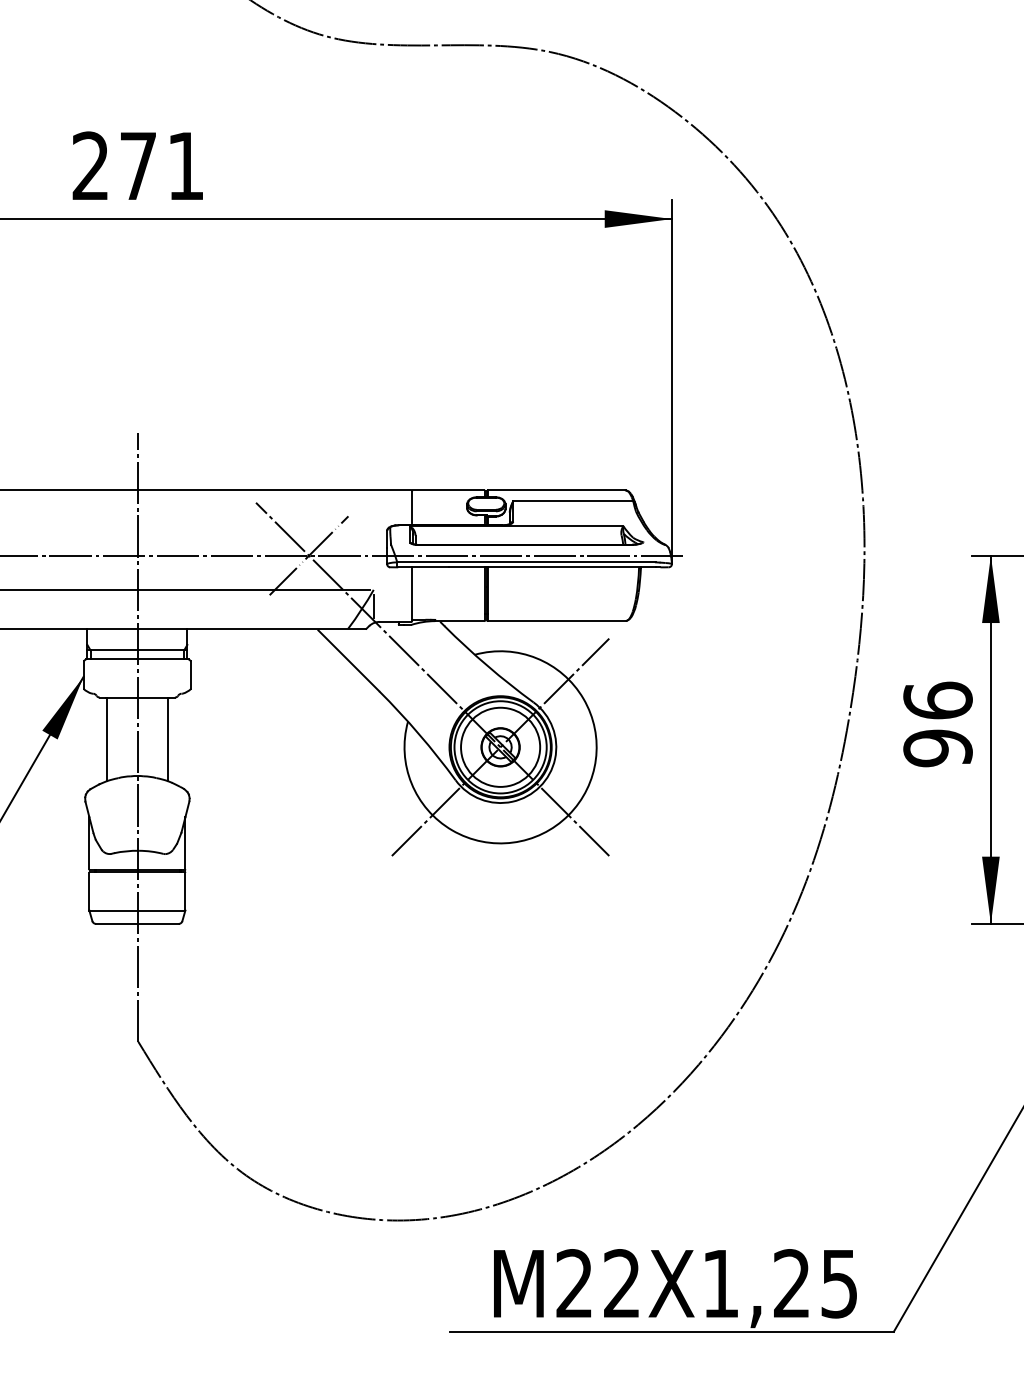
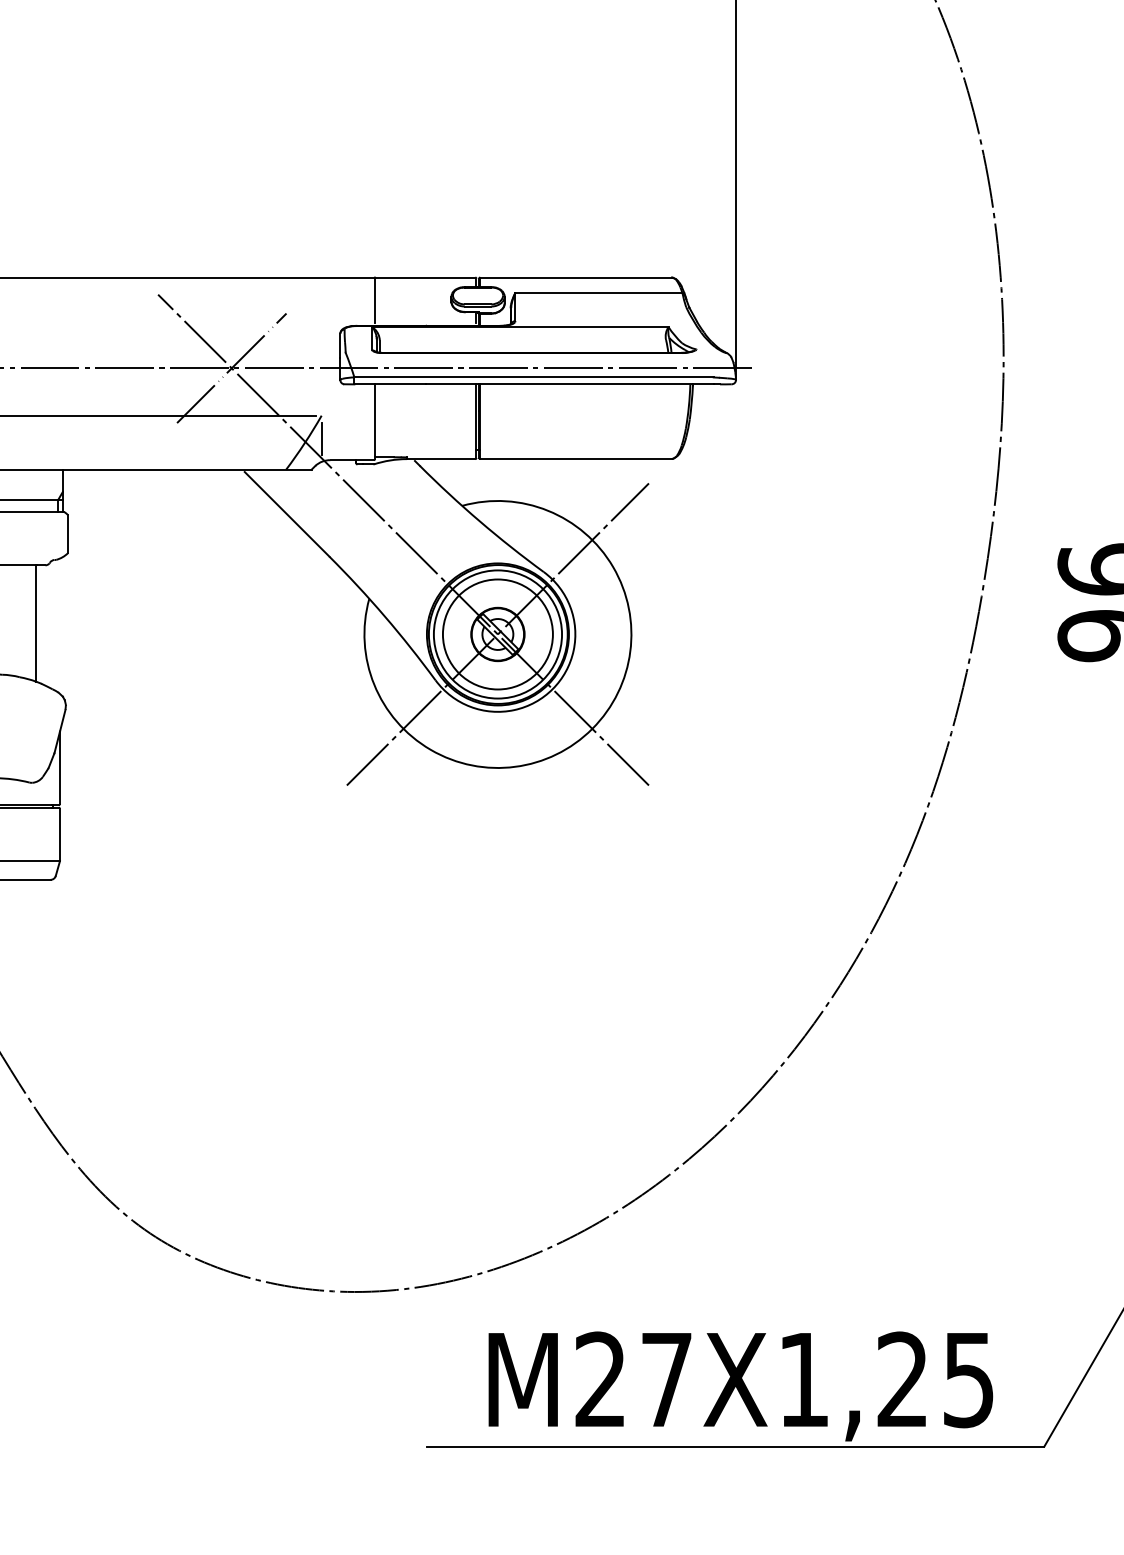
text: (621, 1283) -> (665, 1379), M22X1,25 -> M27X1,25

